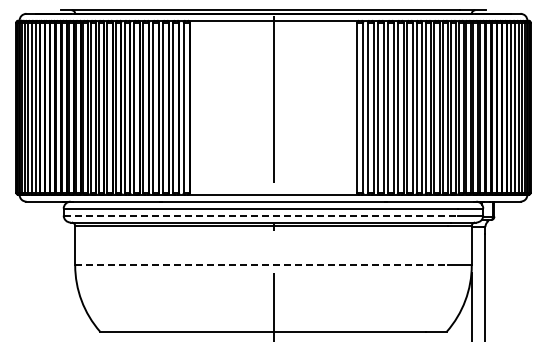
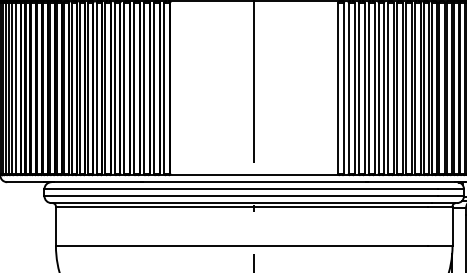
line: (260, 215) -> (241, 196), dashed -> solid
line: (261, 265) -> (242, 246), dashed -> solid

